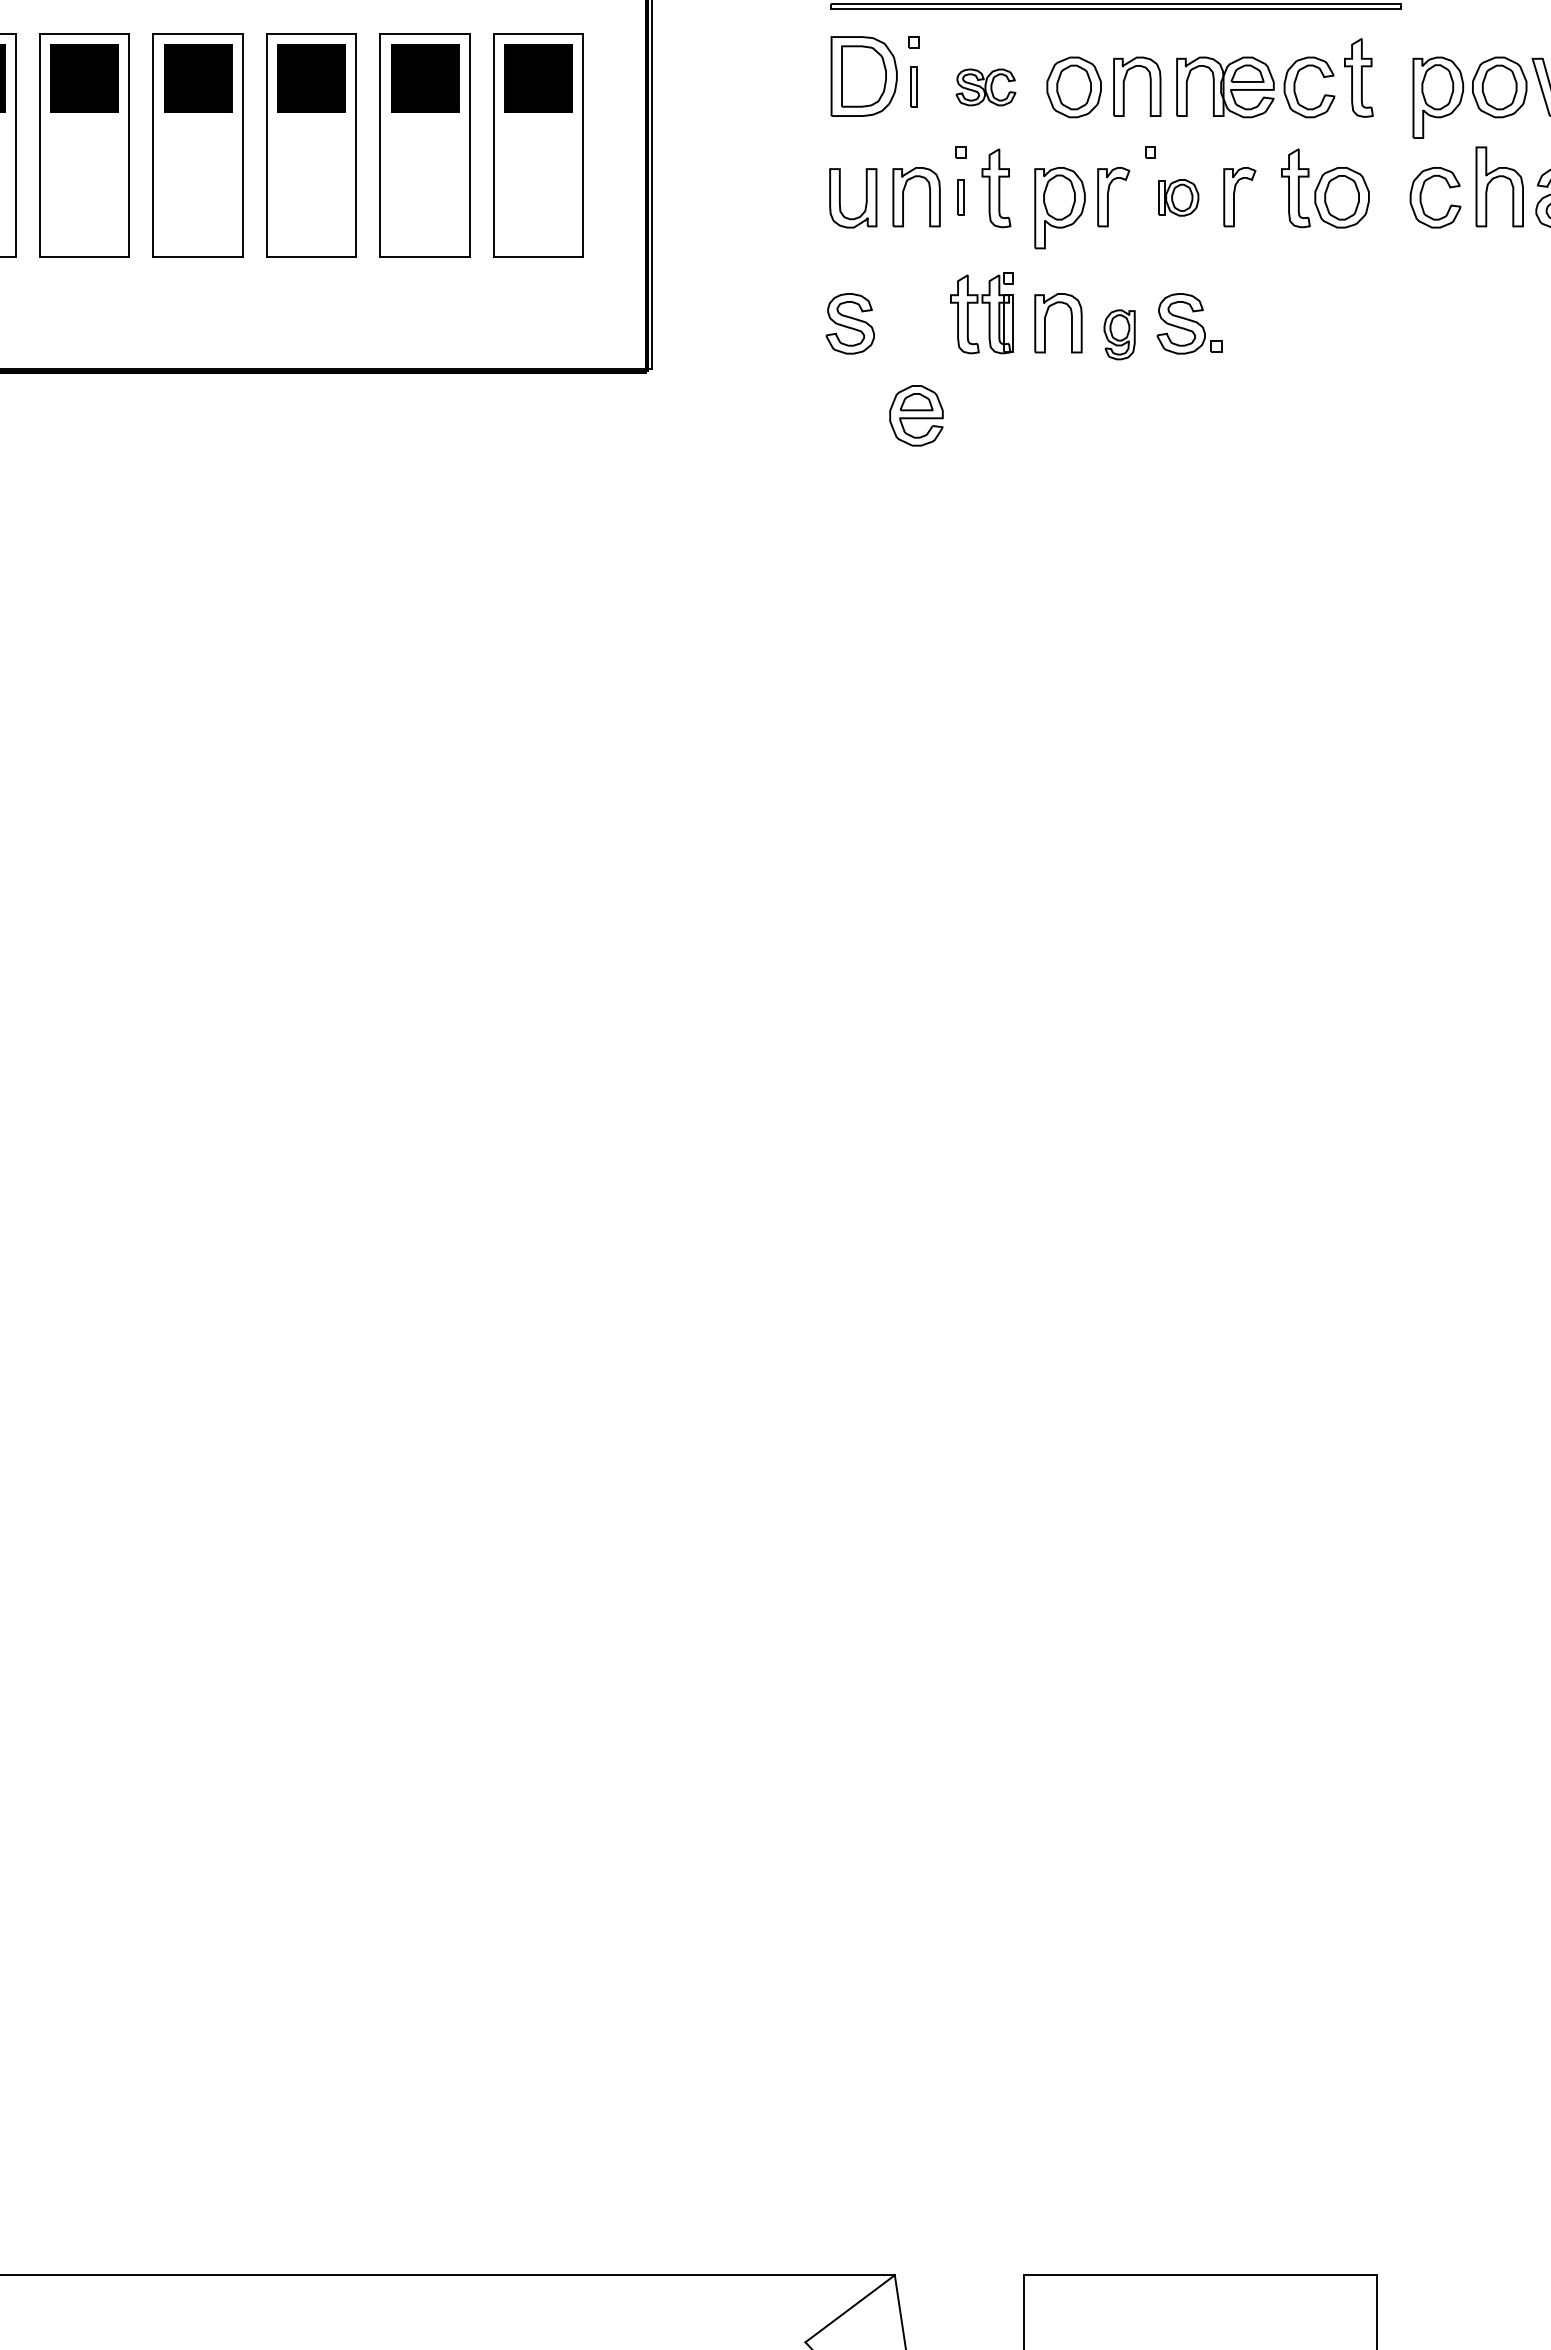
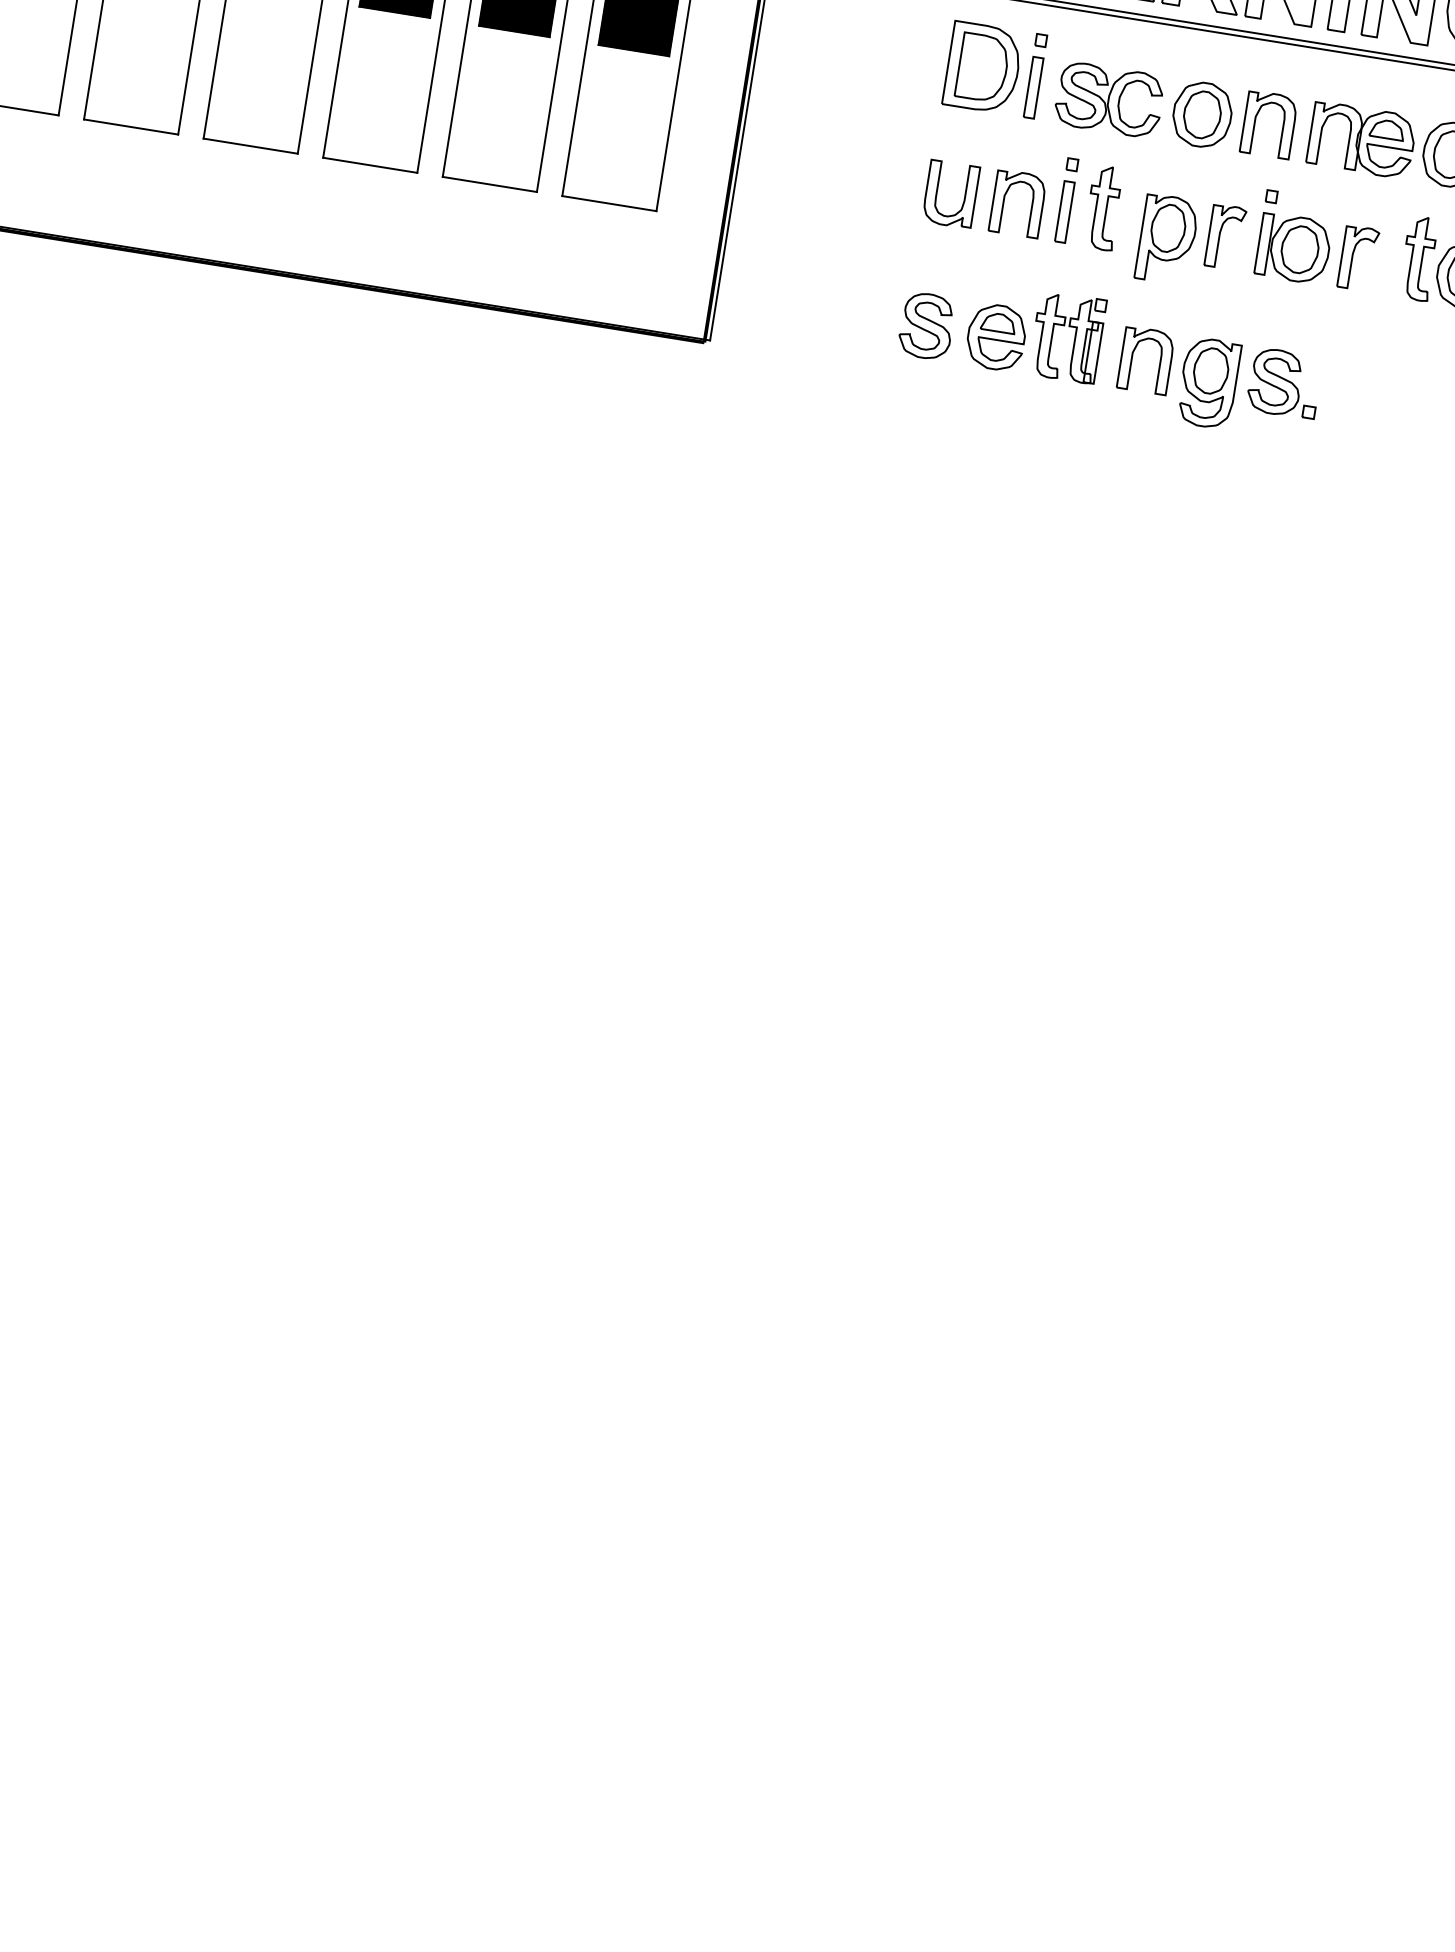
part: (913, 87) -> (1033, 87), size x1.43
part: (985, 87) -> (1108, 99), size x1.67
part: (960, 197) -> (1064, 211), size x1.67
part: (1178, 197) -> (1293, 248), size x1.67
part: (1119, 334) -> (1208, 382), size x1.67
part: (916, 415) -> (996, 336), moved

